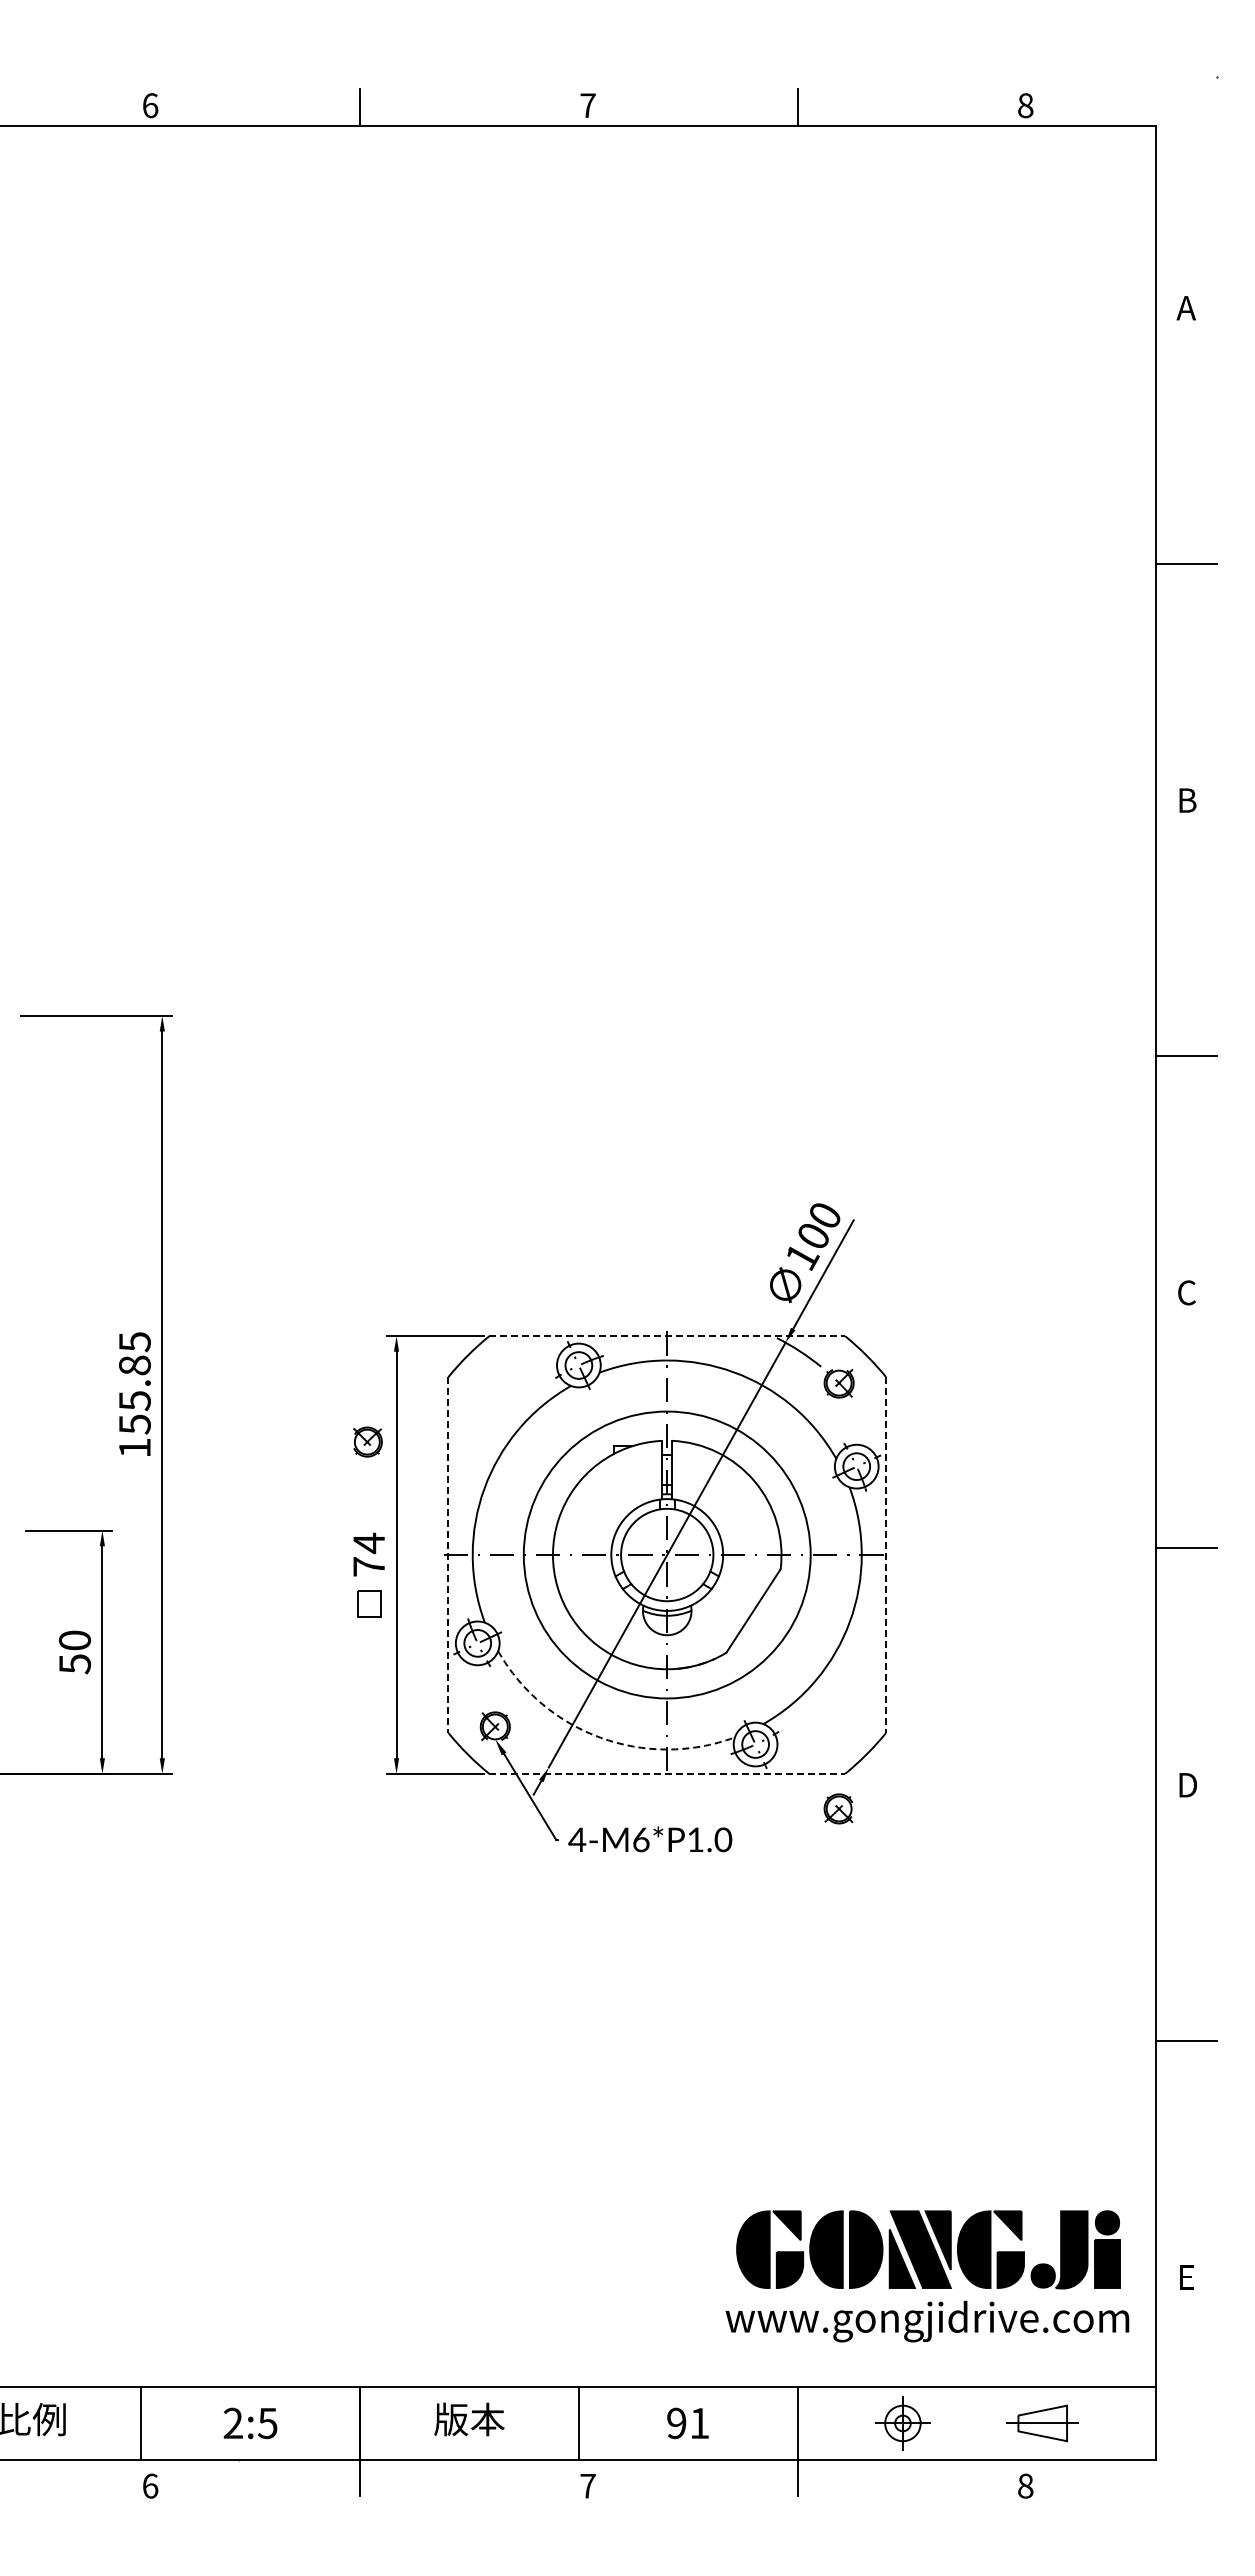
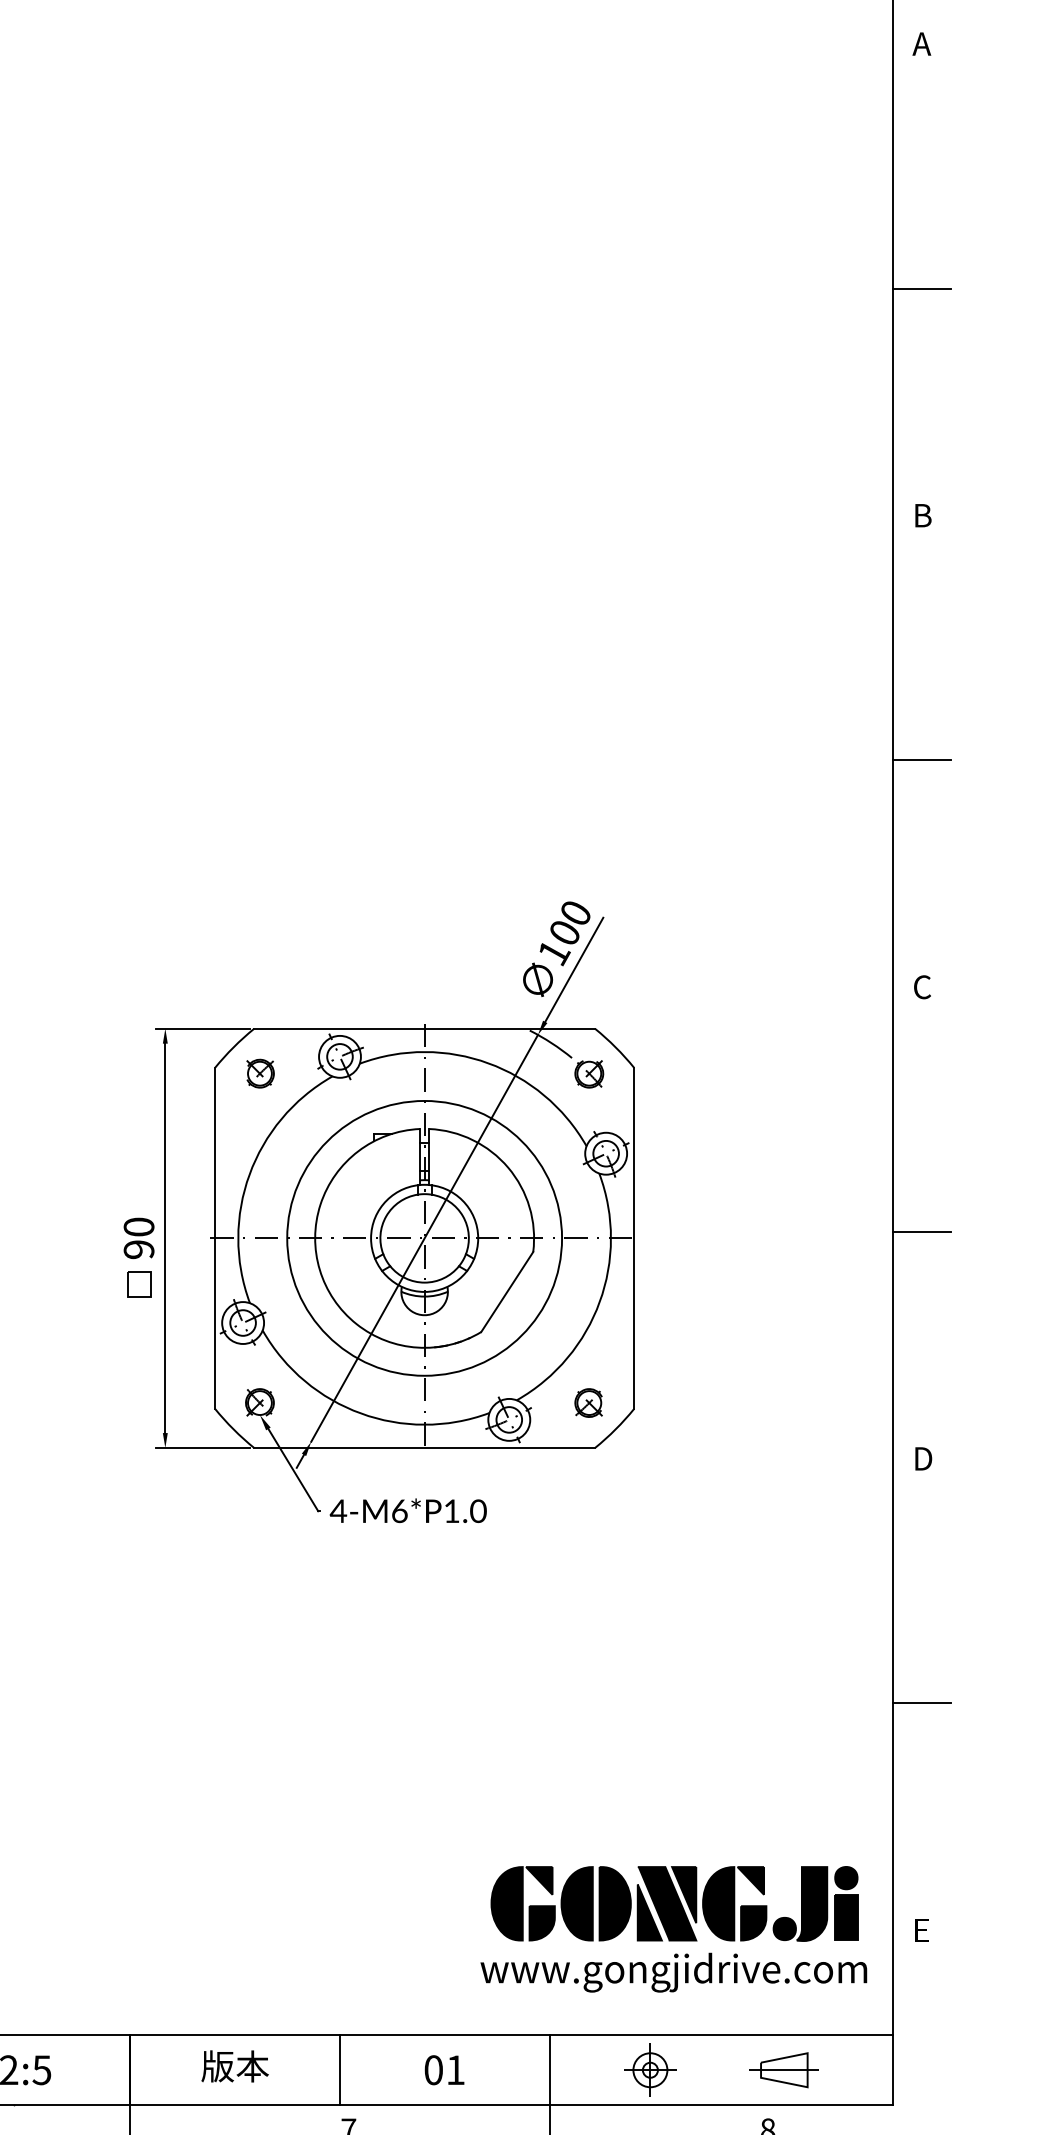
line: (667, 1336) -> (424, 1029), dashed -> solid
part: (367, 1441) -> (260, 1073), moved
text: (369, 1554) -> (139, 1237), 74 -> 90
line: (448, 1555) -> (215, 1238), dashed -> solid
line: (886, 1555) -> (634, 1238), dashed -> solid
arc: (600, 1737) -> (360, 1413), dashed -> solid
line: (667, 1773) -> (424, 1447), dashed -> solid
part: (838, 1808) -> (588, 1402), moved
text: (676, 2423) -> (433, 2070), 91 -> 01

